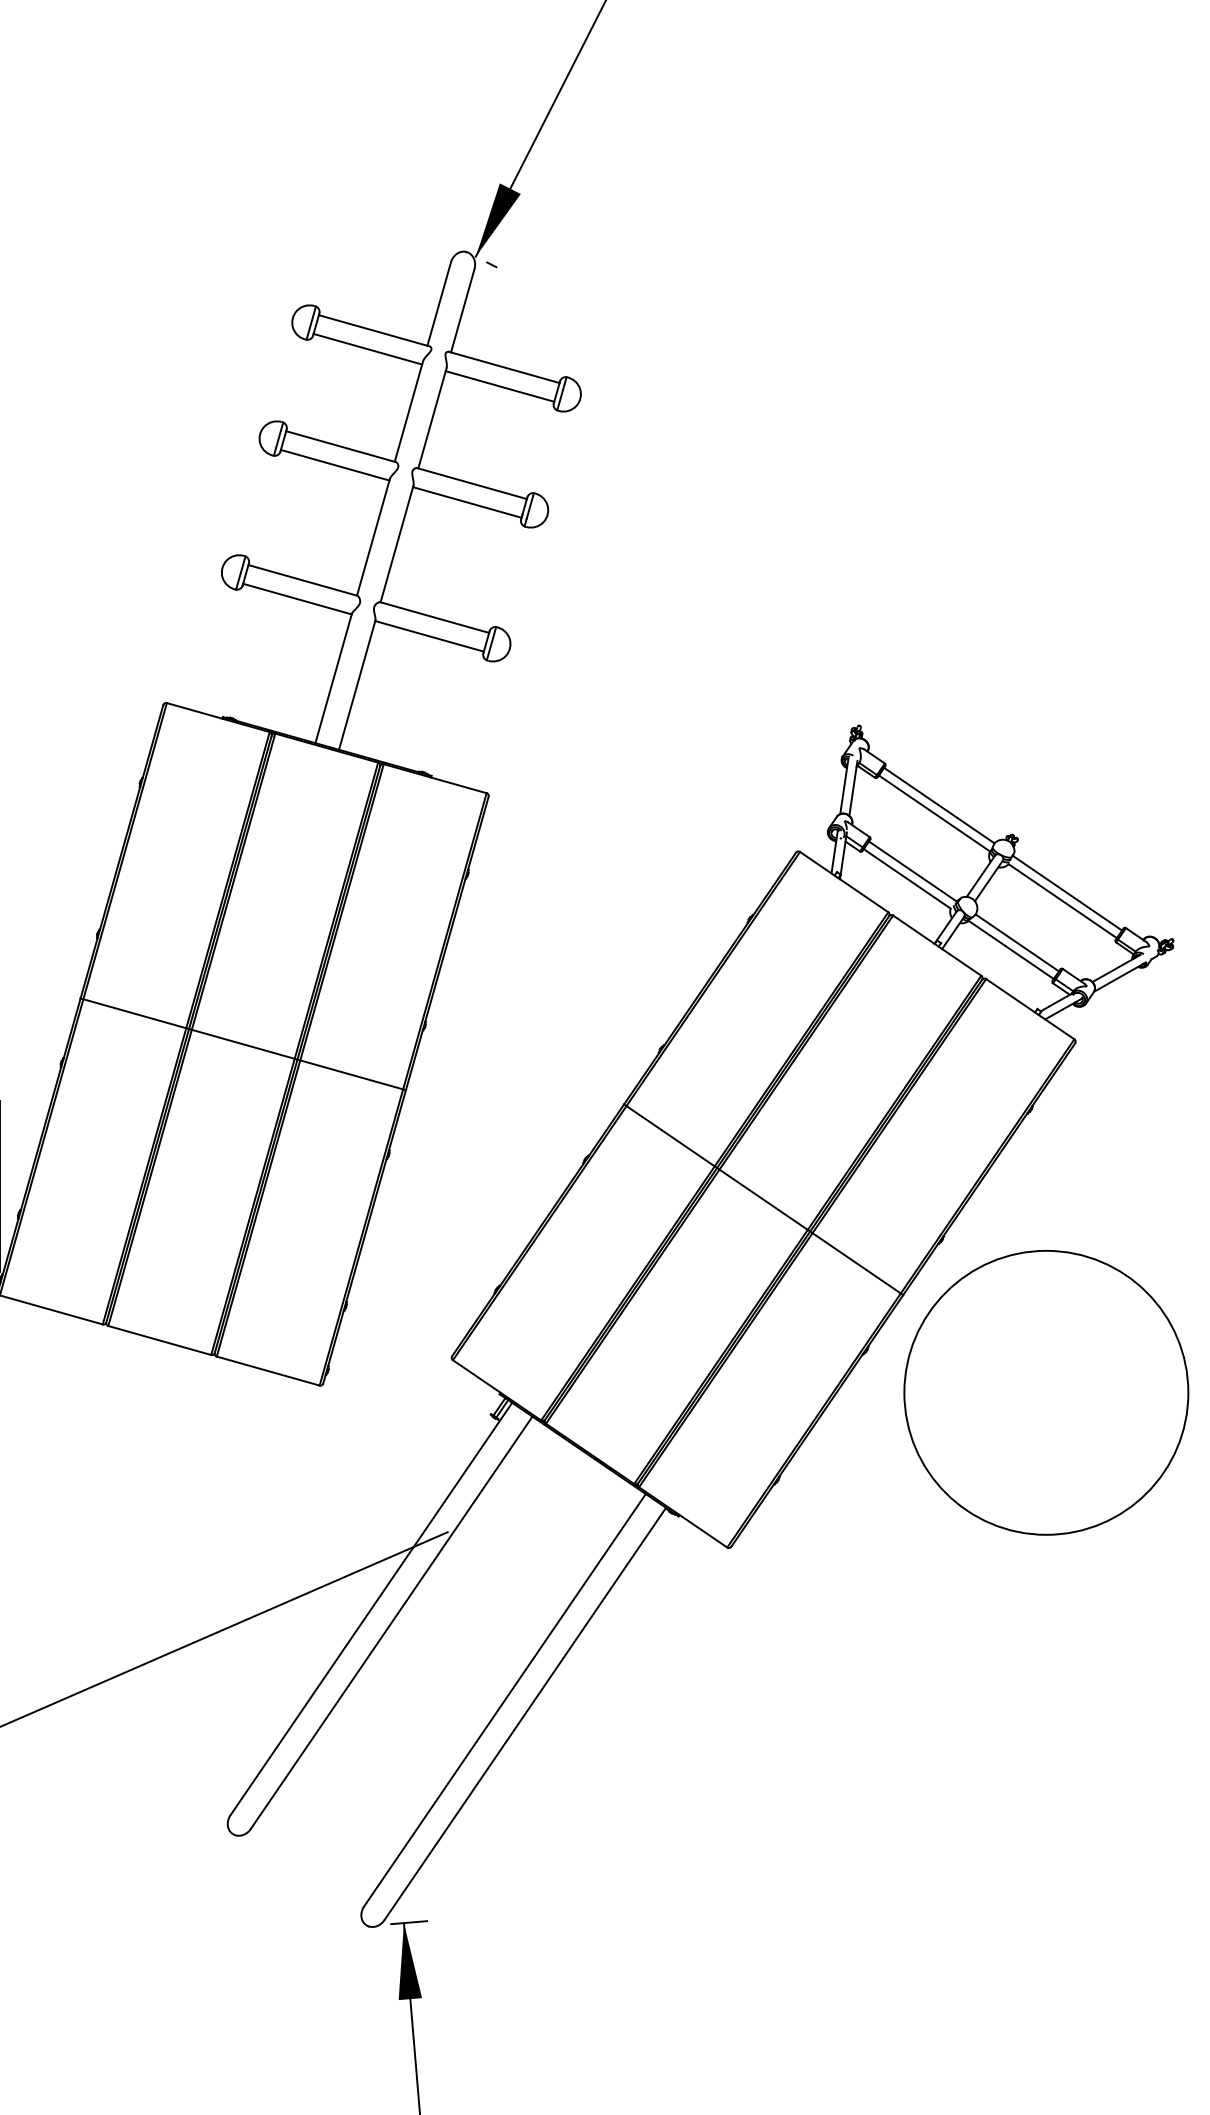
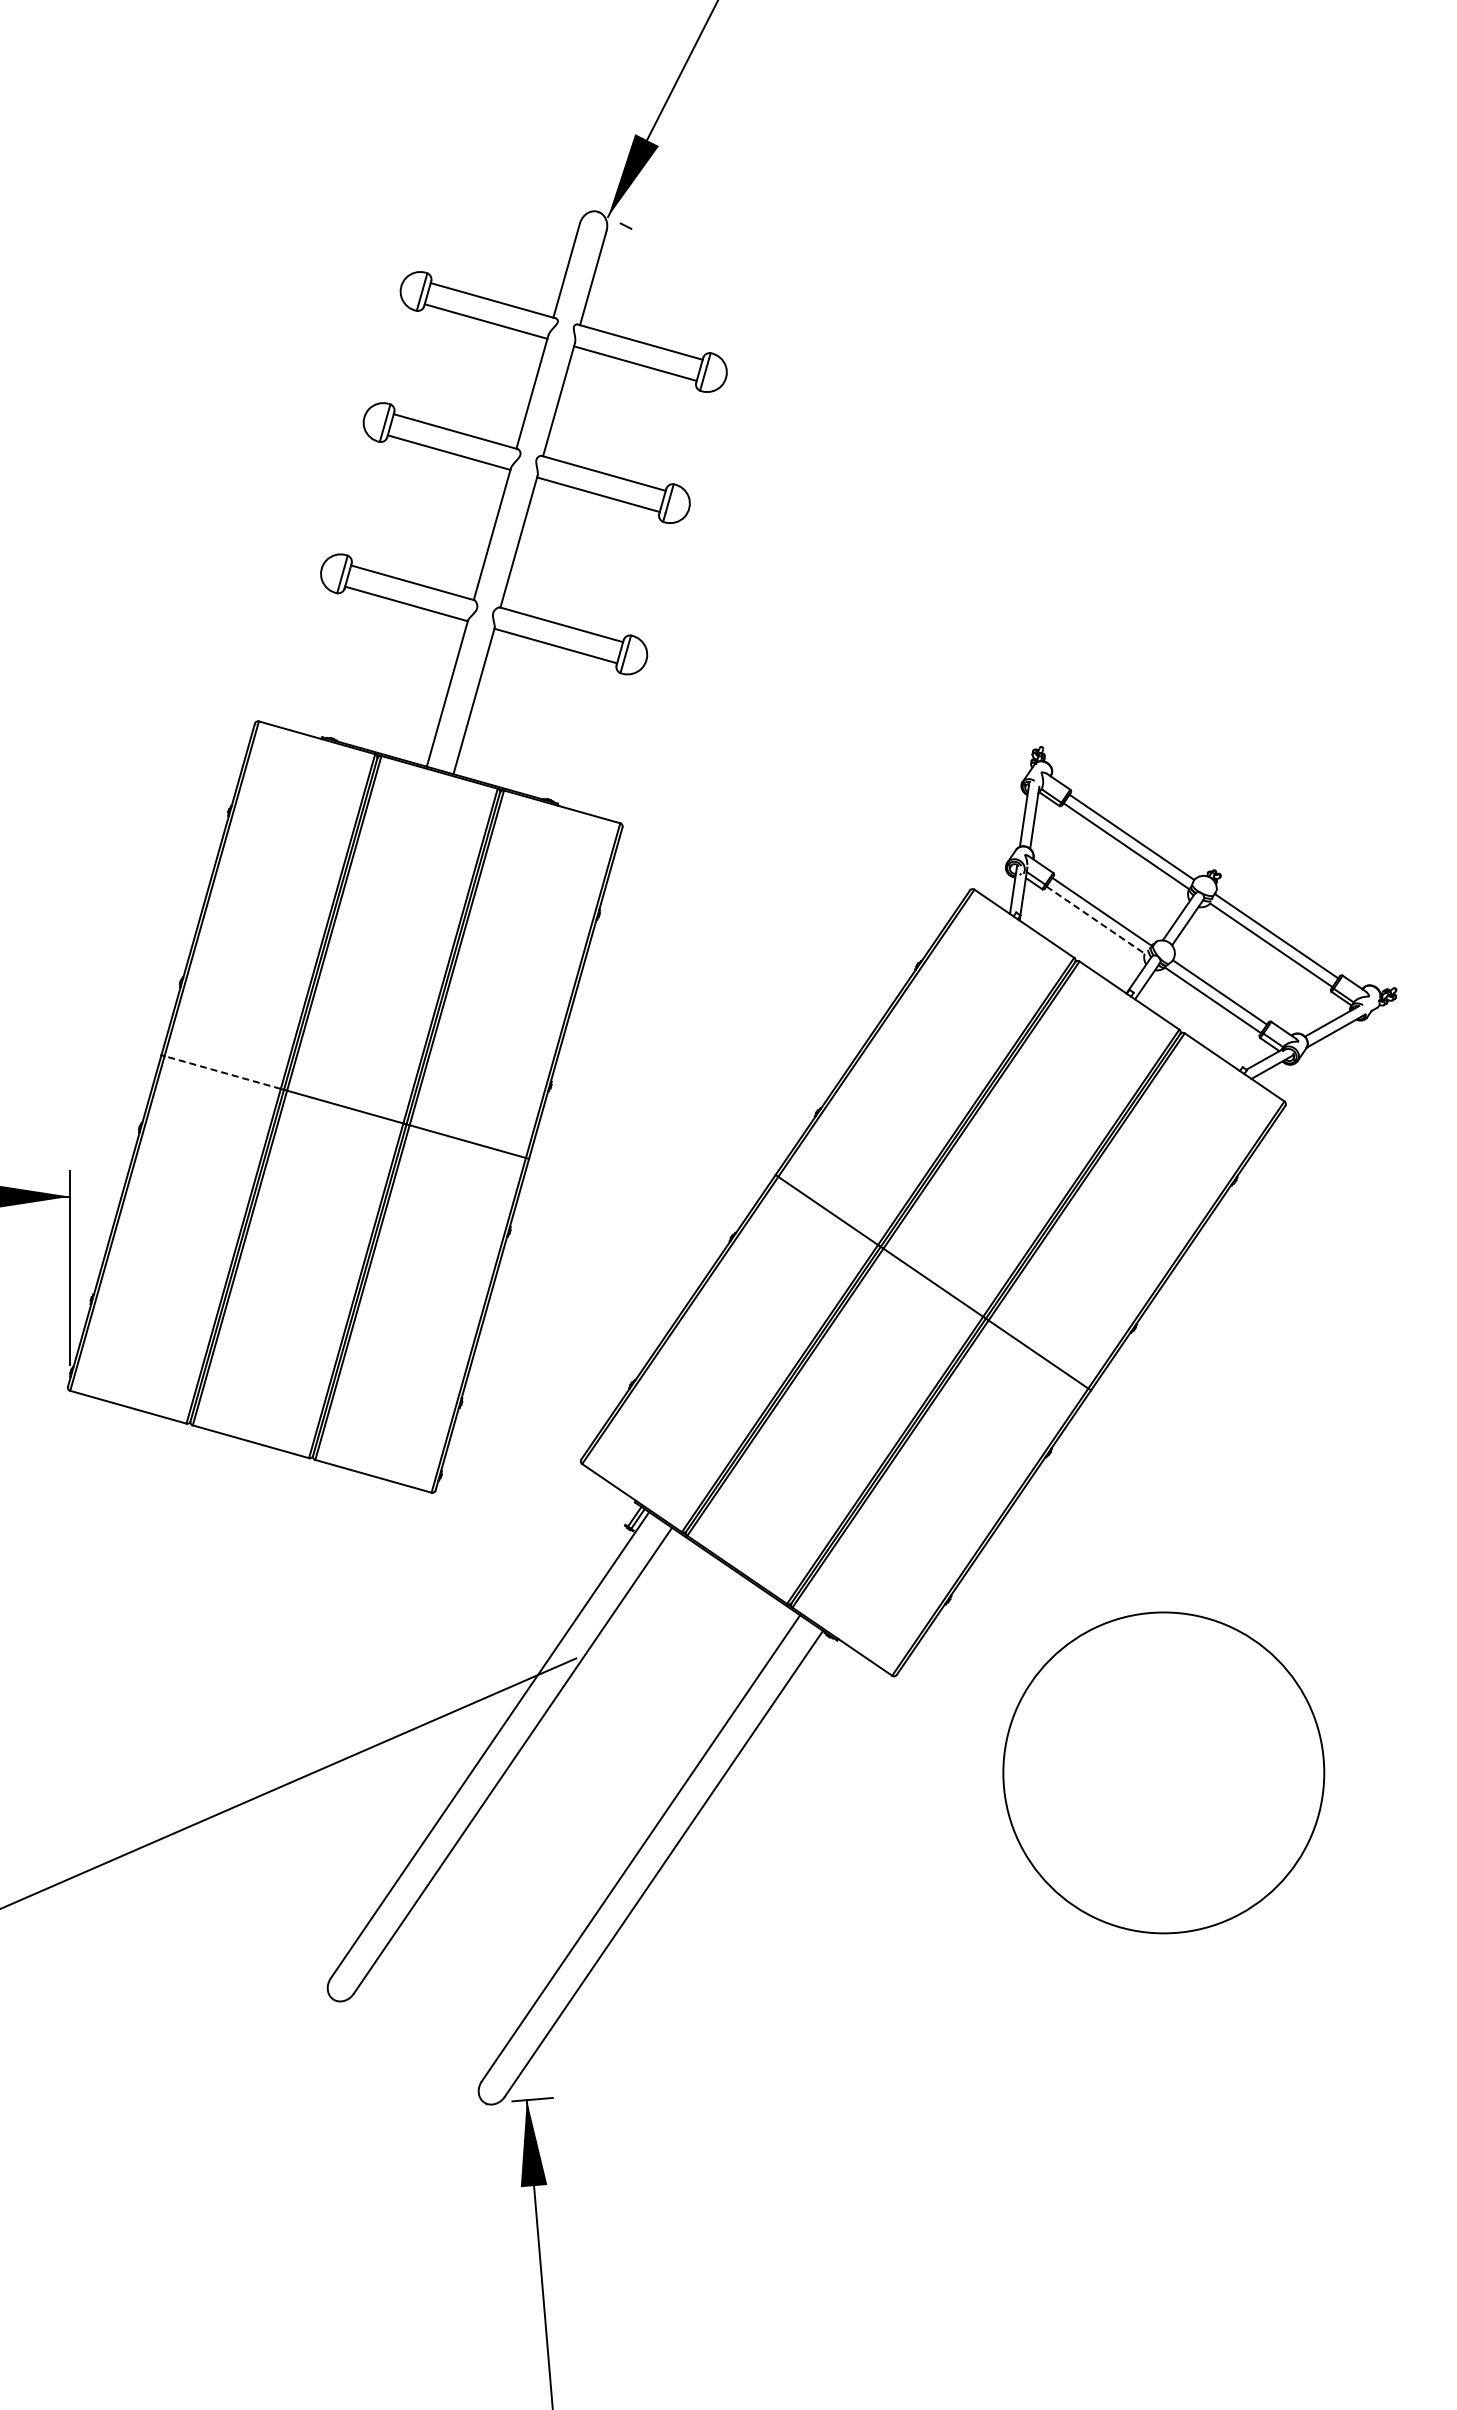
line: (907, 879) -> (1095, 920), solid -> dashed
line: (134, 1013) -> (222, 1072), solid -> dashed
circle: (1046, 1392) -> (1163, 1772), moved

